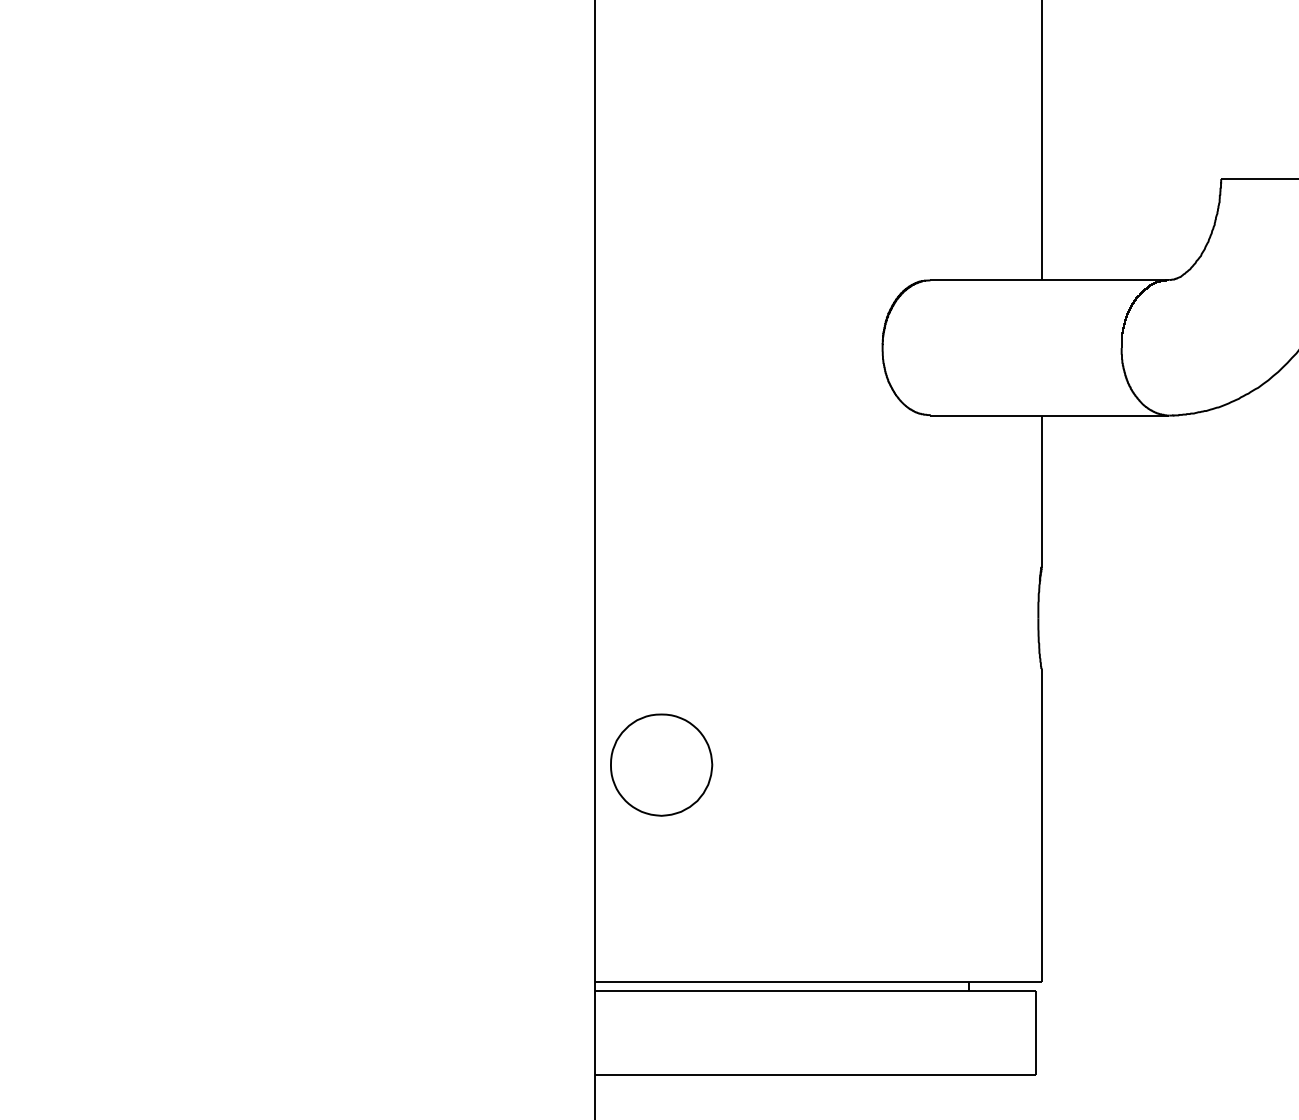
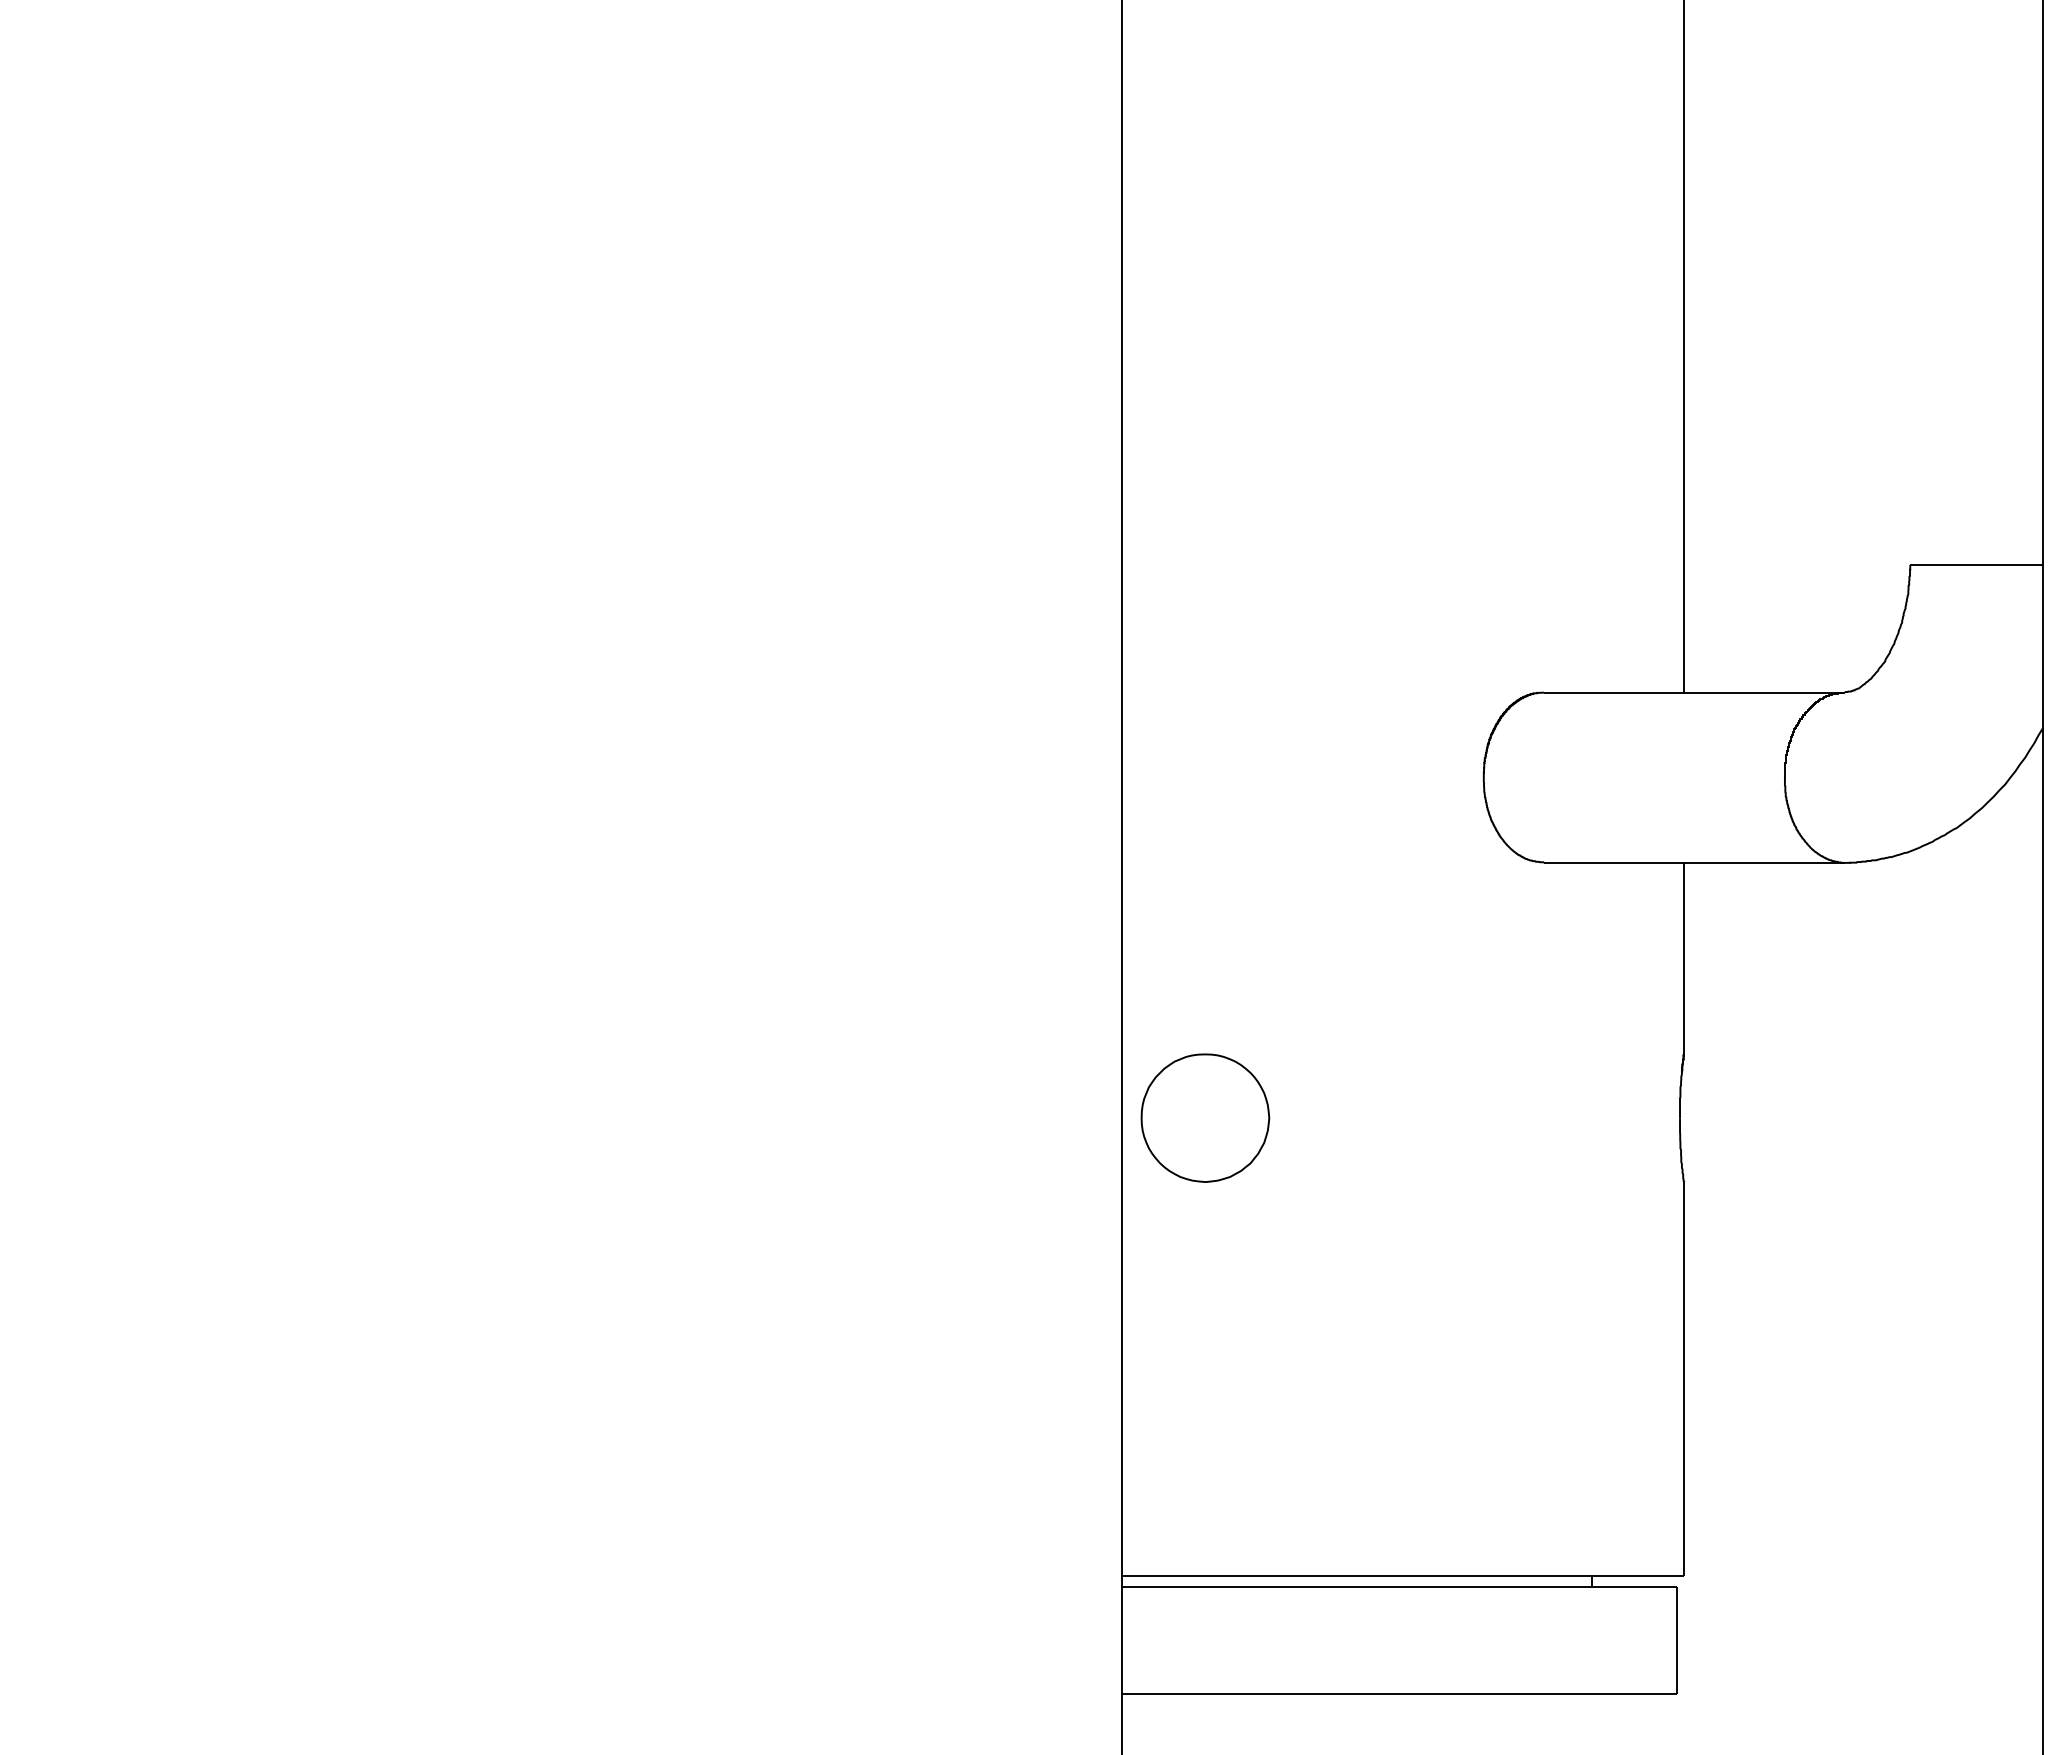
part: (661, 764) -> (1205, 1117), moved

